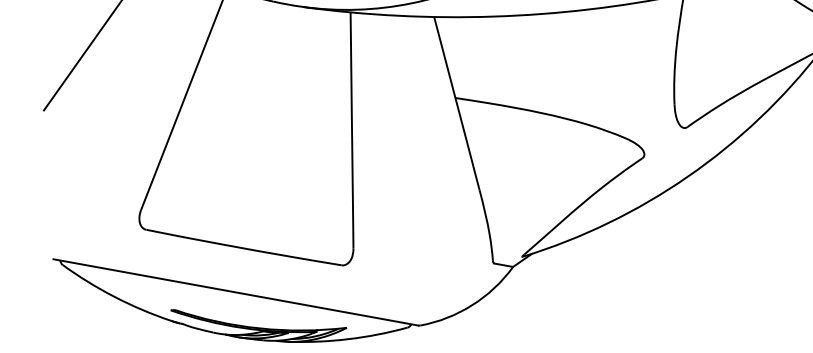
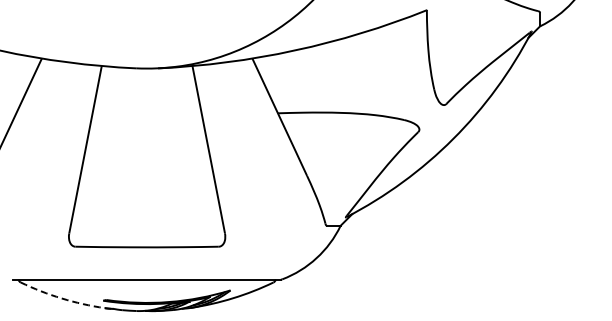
arc: (114, 296) -> (61, 298), solid -> dashed

